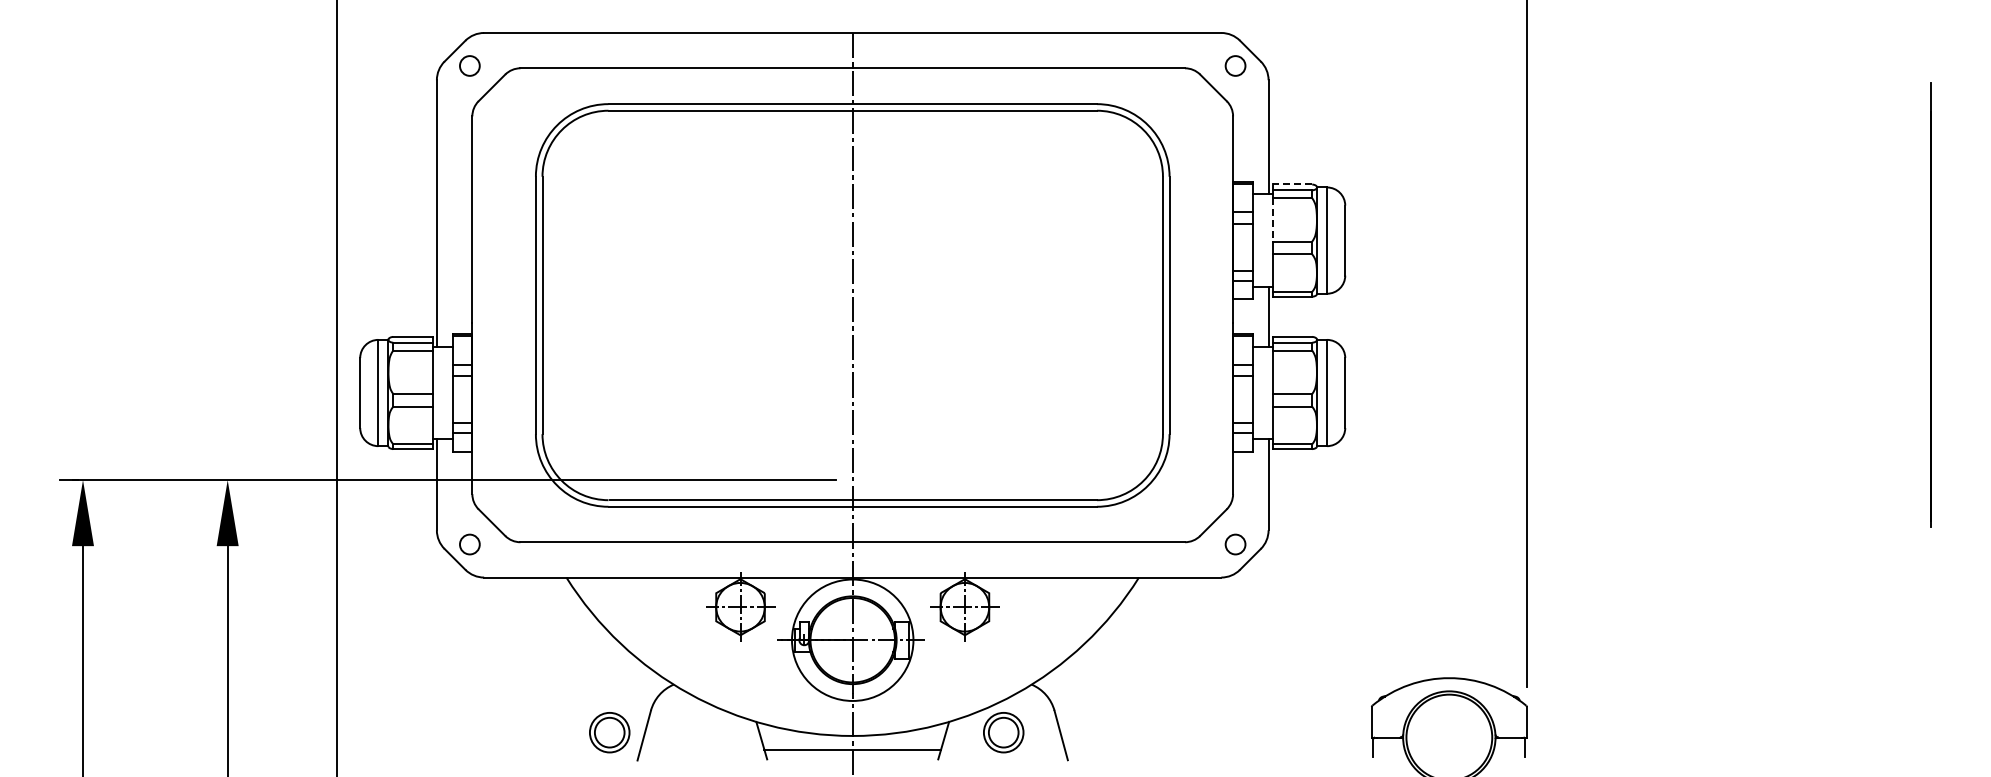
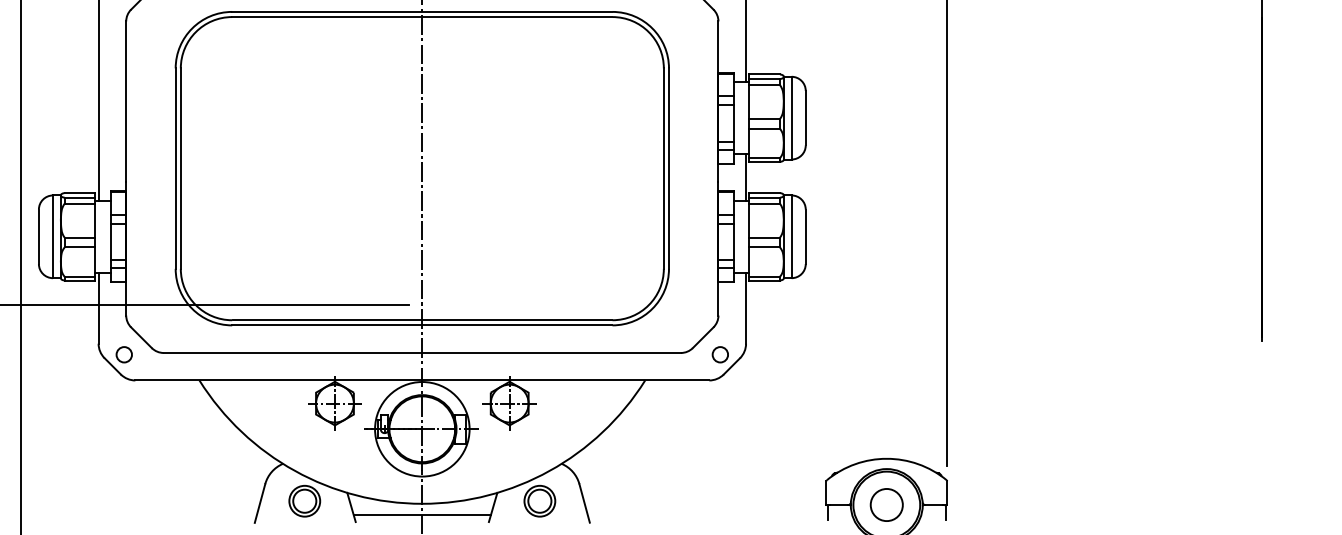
line: (1292, 184) -> (764, 74), dashed -> solid
line: (1272, 219) -> (749, 101), dashed -> solid
part: (609, 732) -> (304, 501), moved
circle: (1448, 737) -> (886, 504), added

